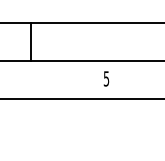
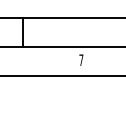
text: (106, 79) -> (81, 60), 5 -> 7

